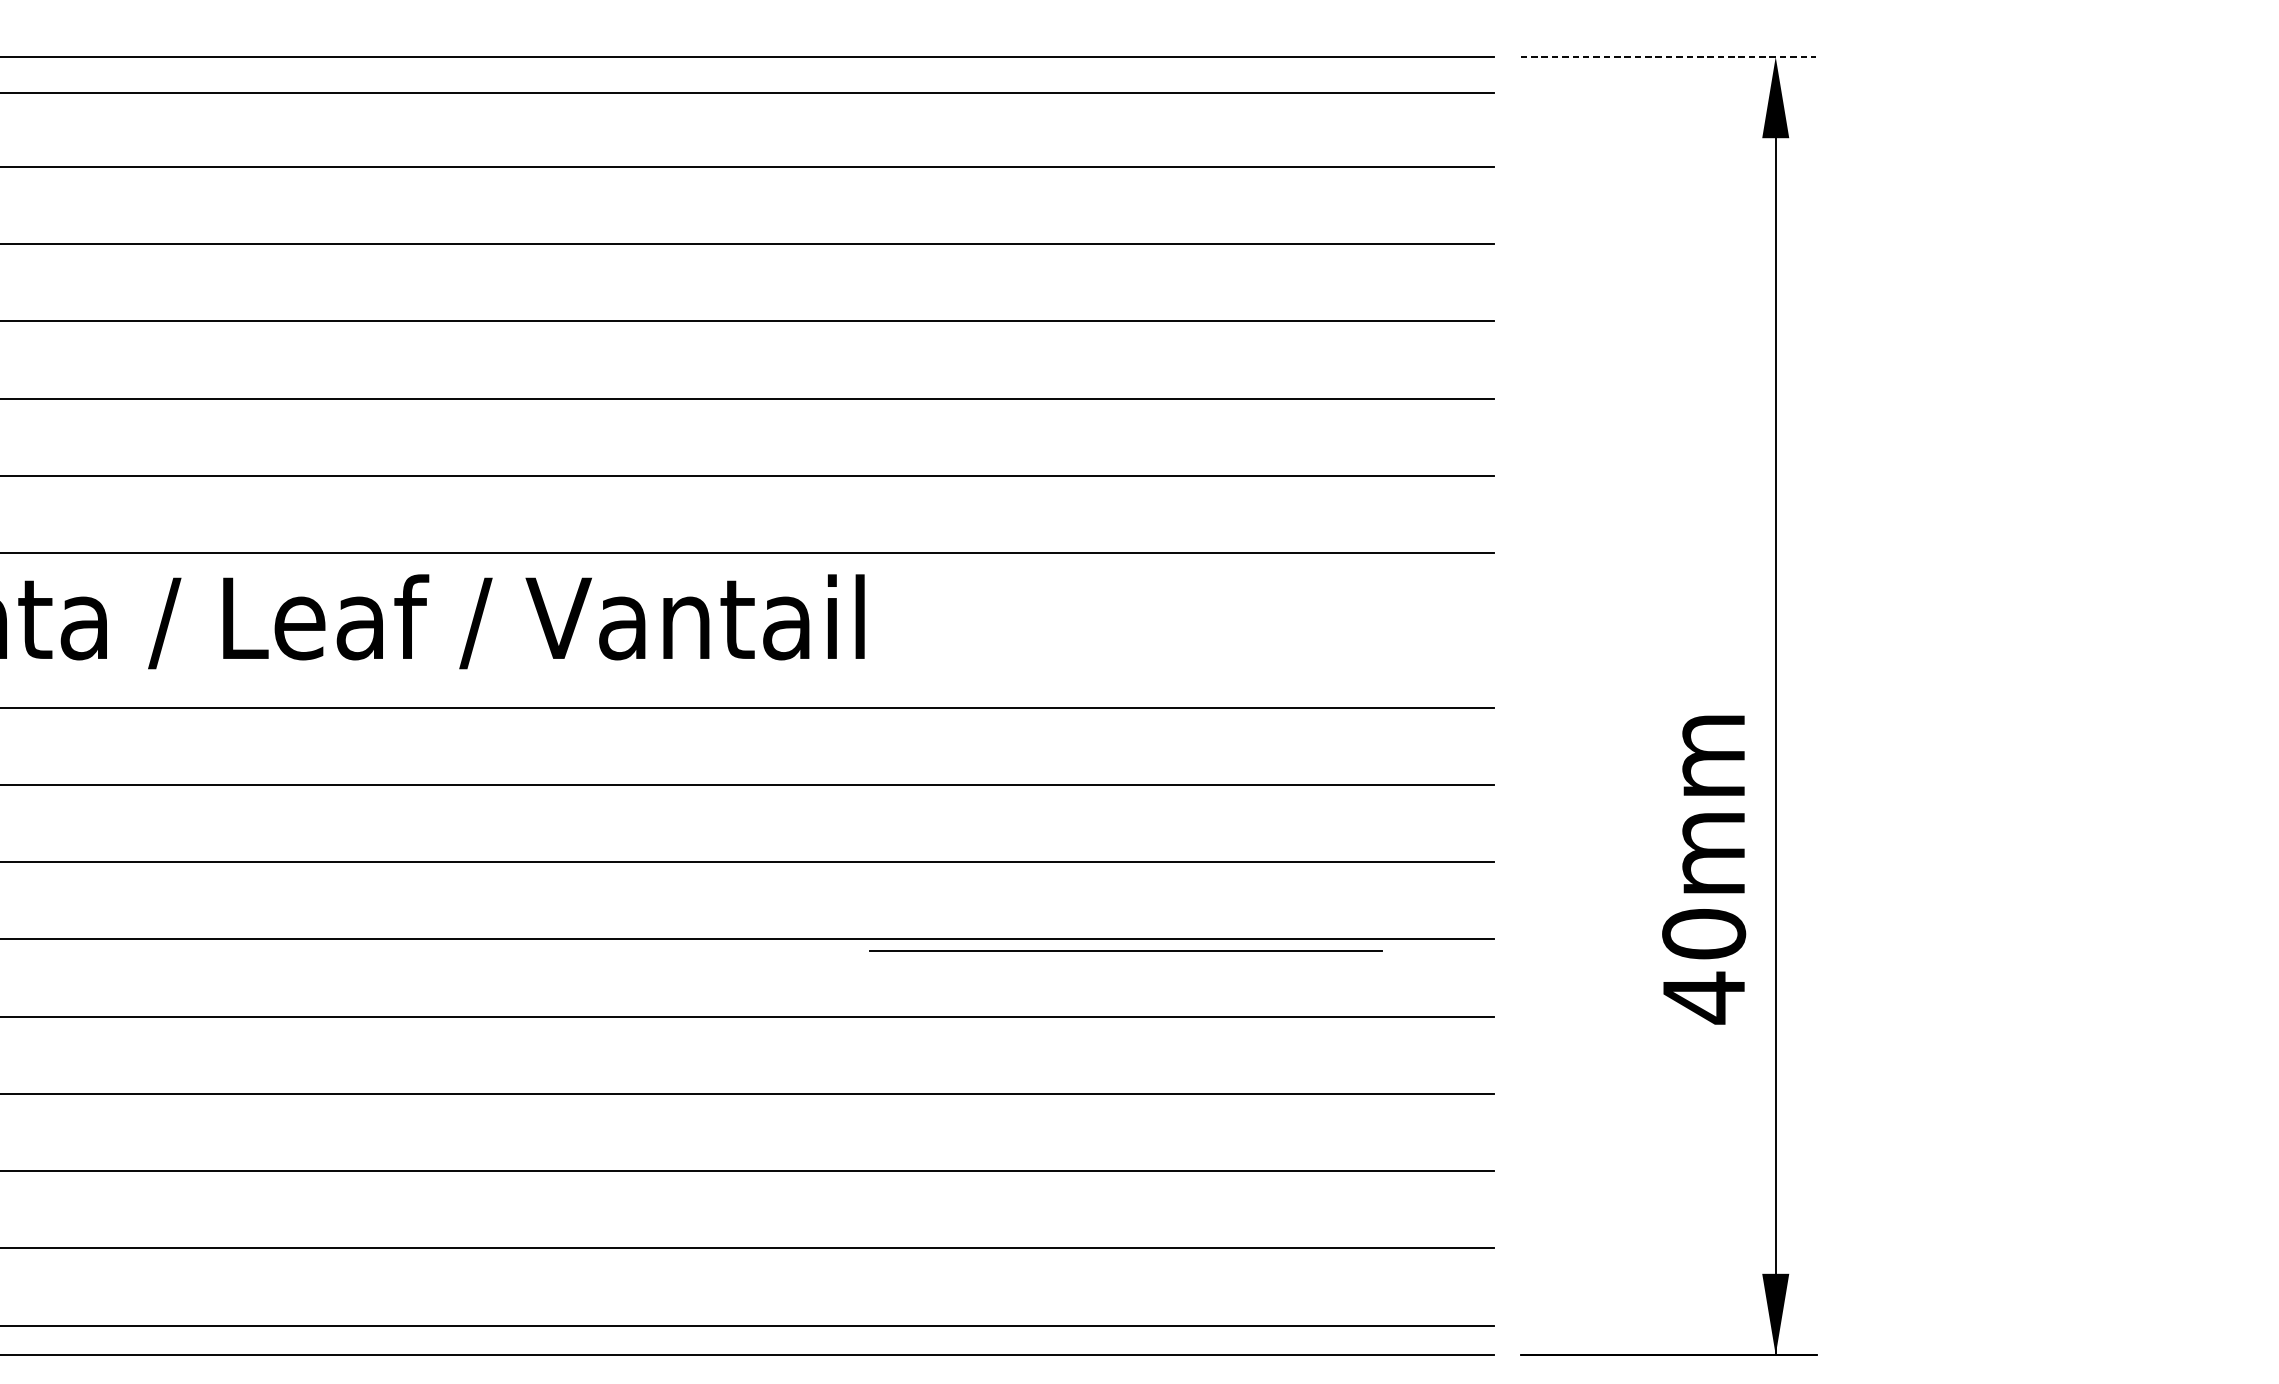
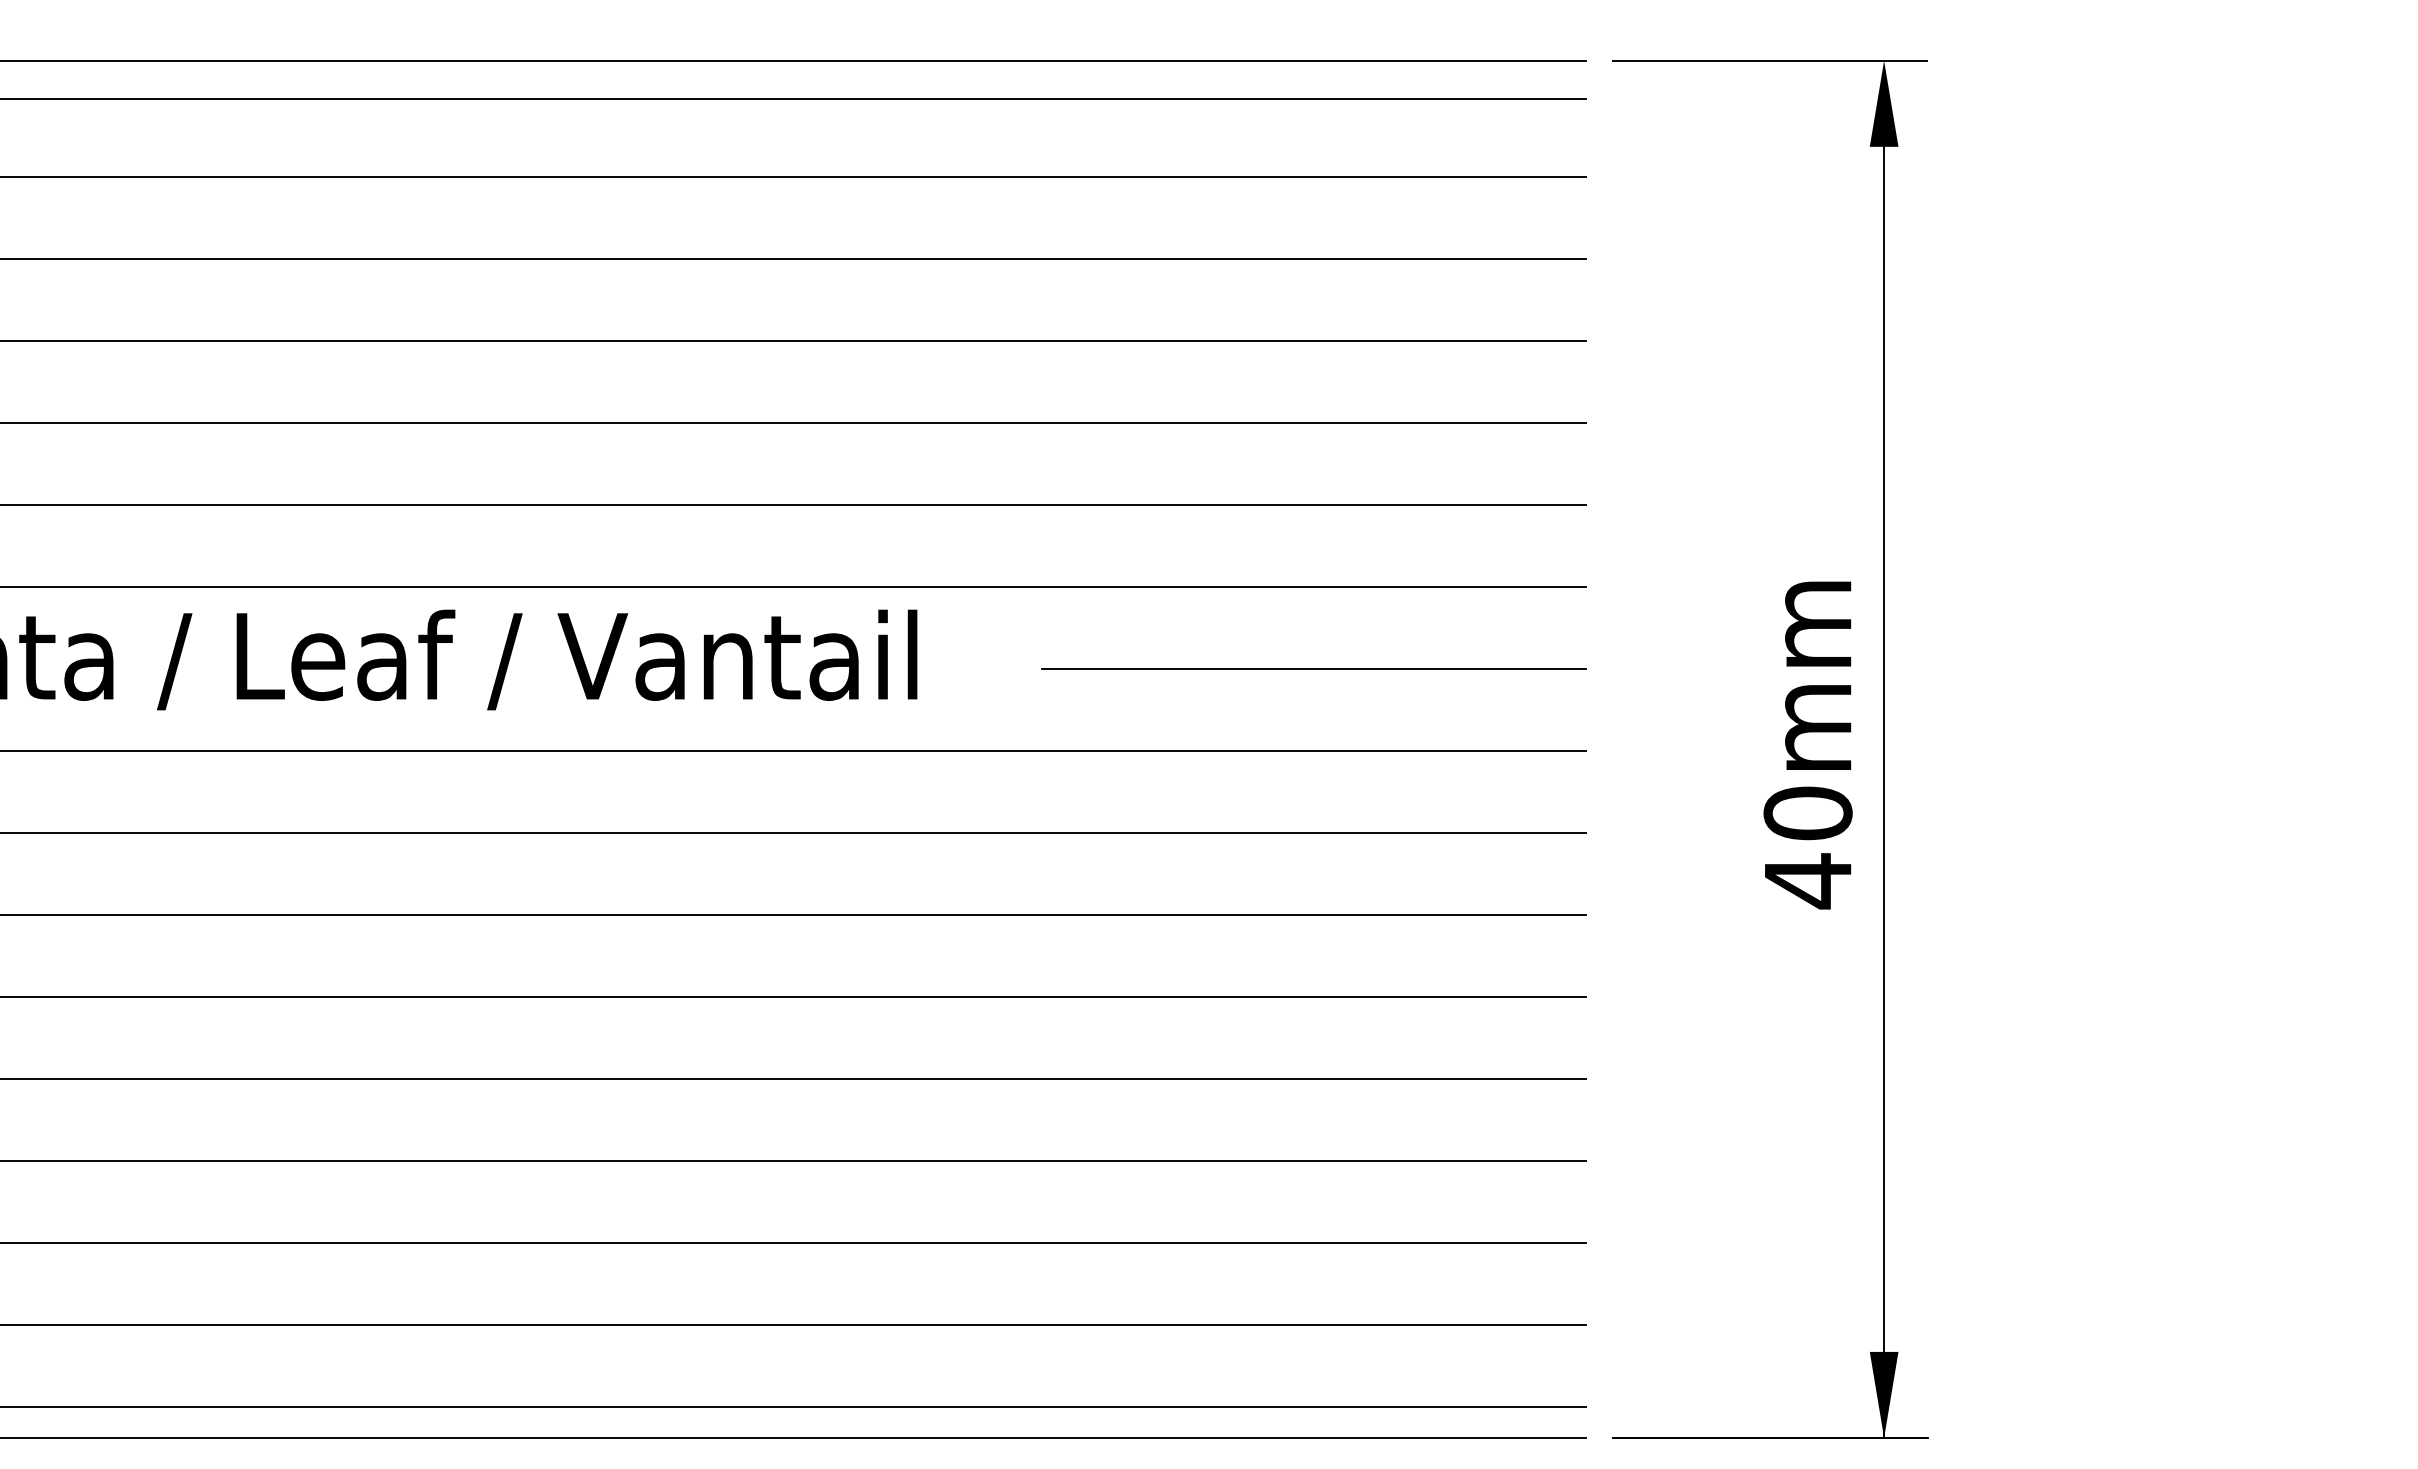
line: (1668, 56) -> (1770, 60), dashed -> solid
text: (1703, 870) -> (1807, 745), moved
line: (1125, 950) -> (1313, 668), moved

